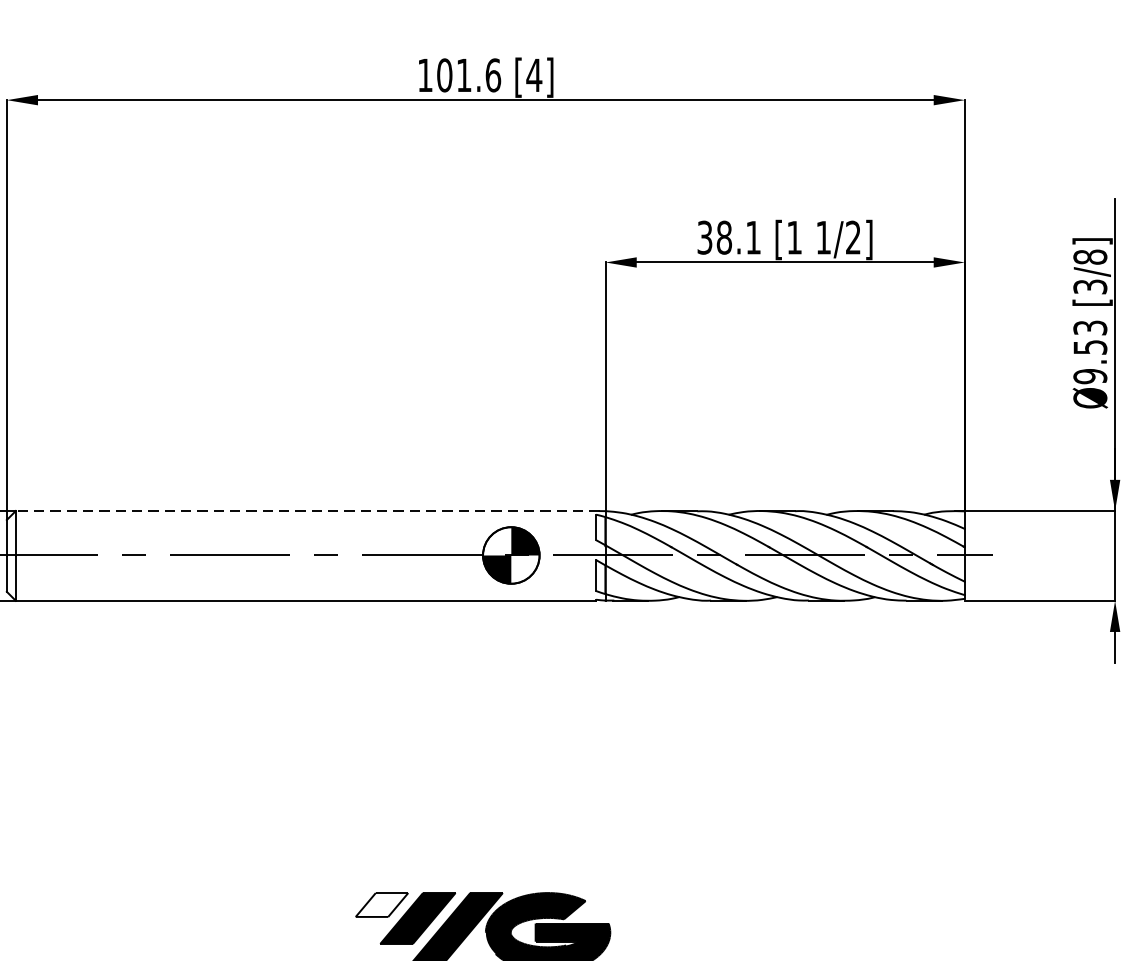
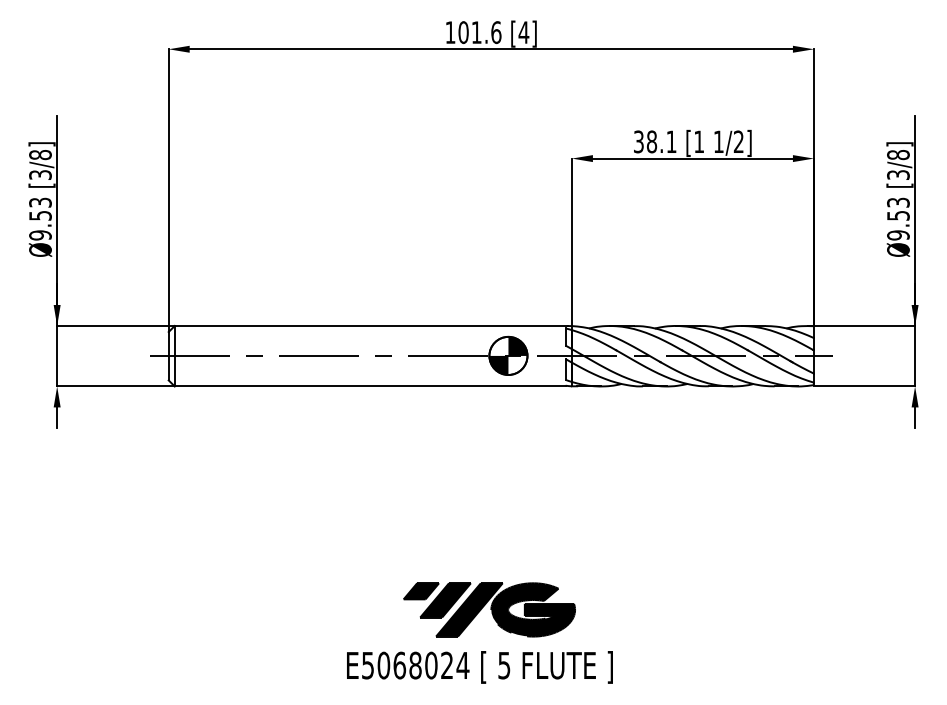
line: (307, 510) -> (371, 325), dashed -> solid
fill: (382, 905) -> (421, 591), added

